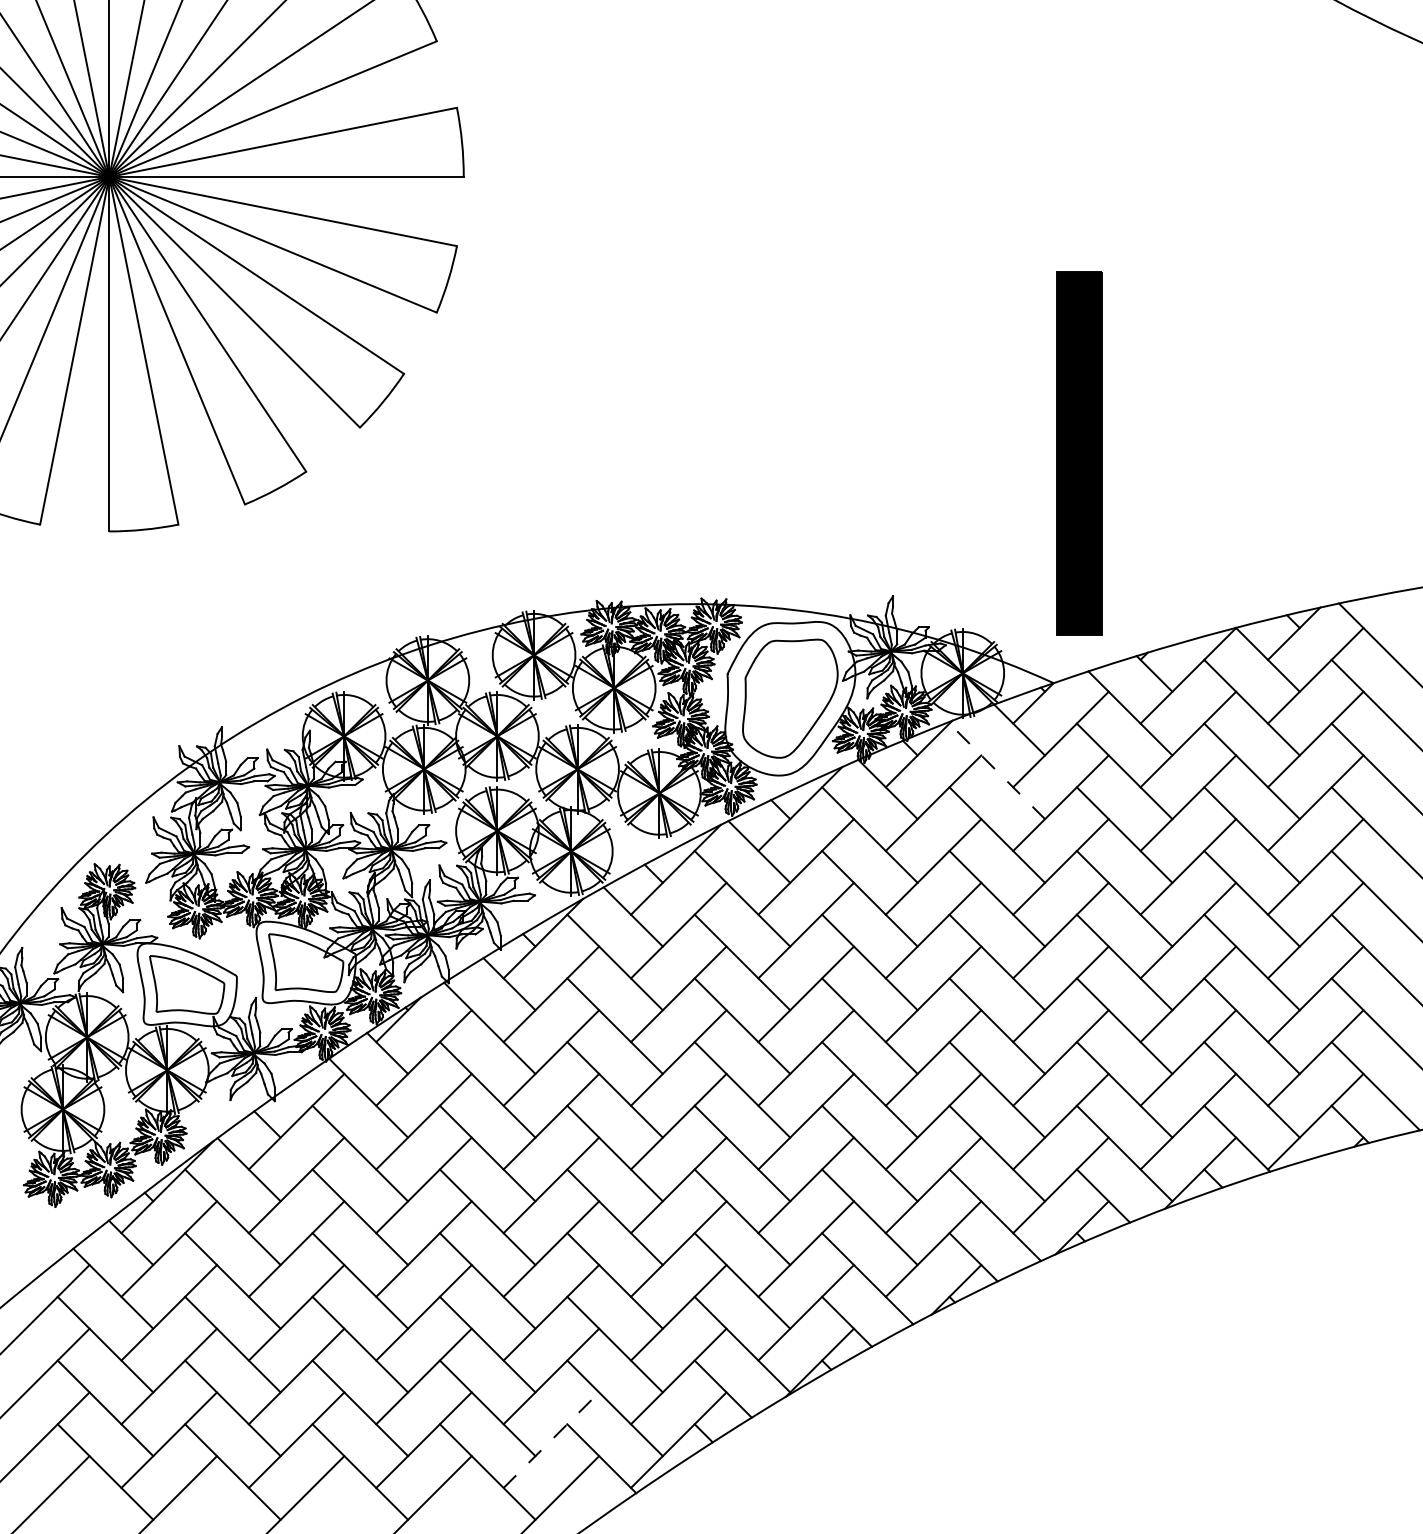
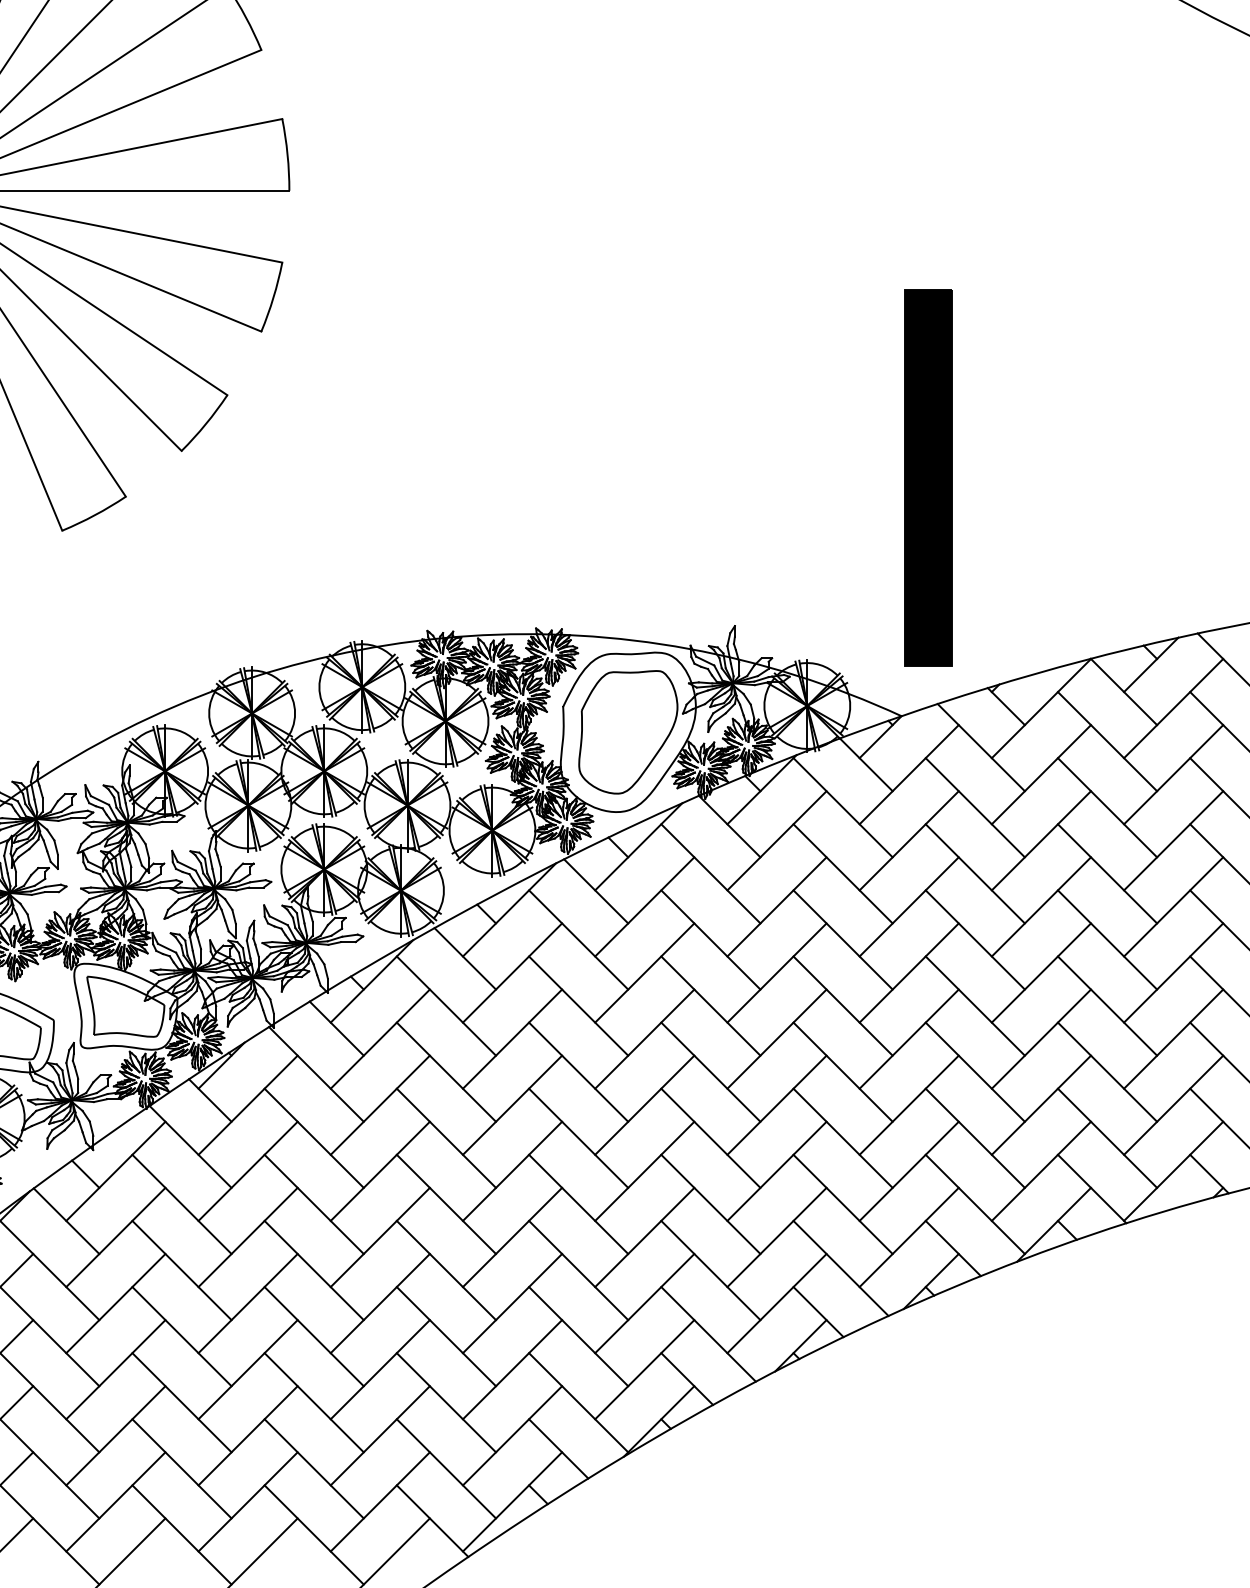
line: (997, 771) -> (843, 807), dashed -> solid
line: (551, 1440) -> (380, 1502), dashed -> solid

